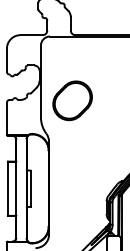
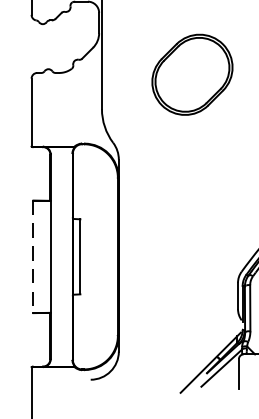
part: (72, 100) -> (192, 74), moved
line: (7, 189) -> (32, 258), solid -> dashed

